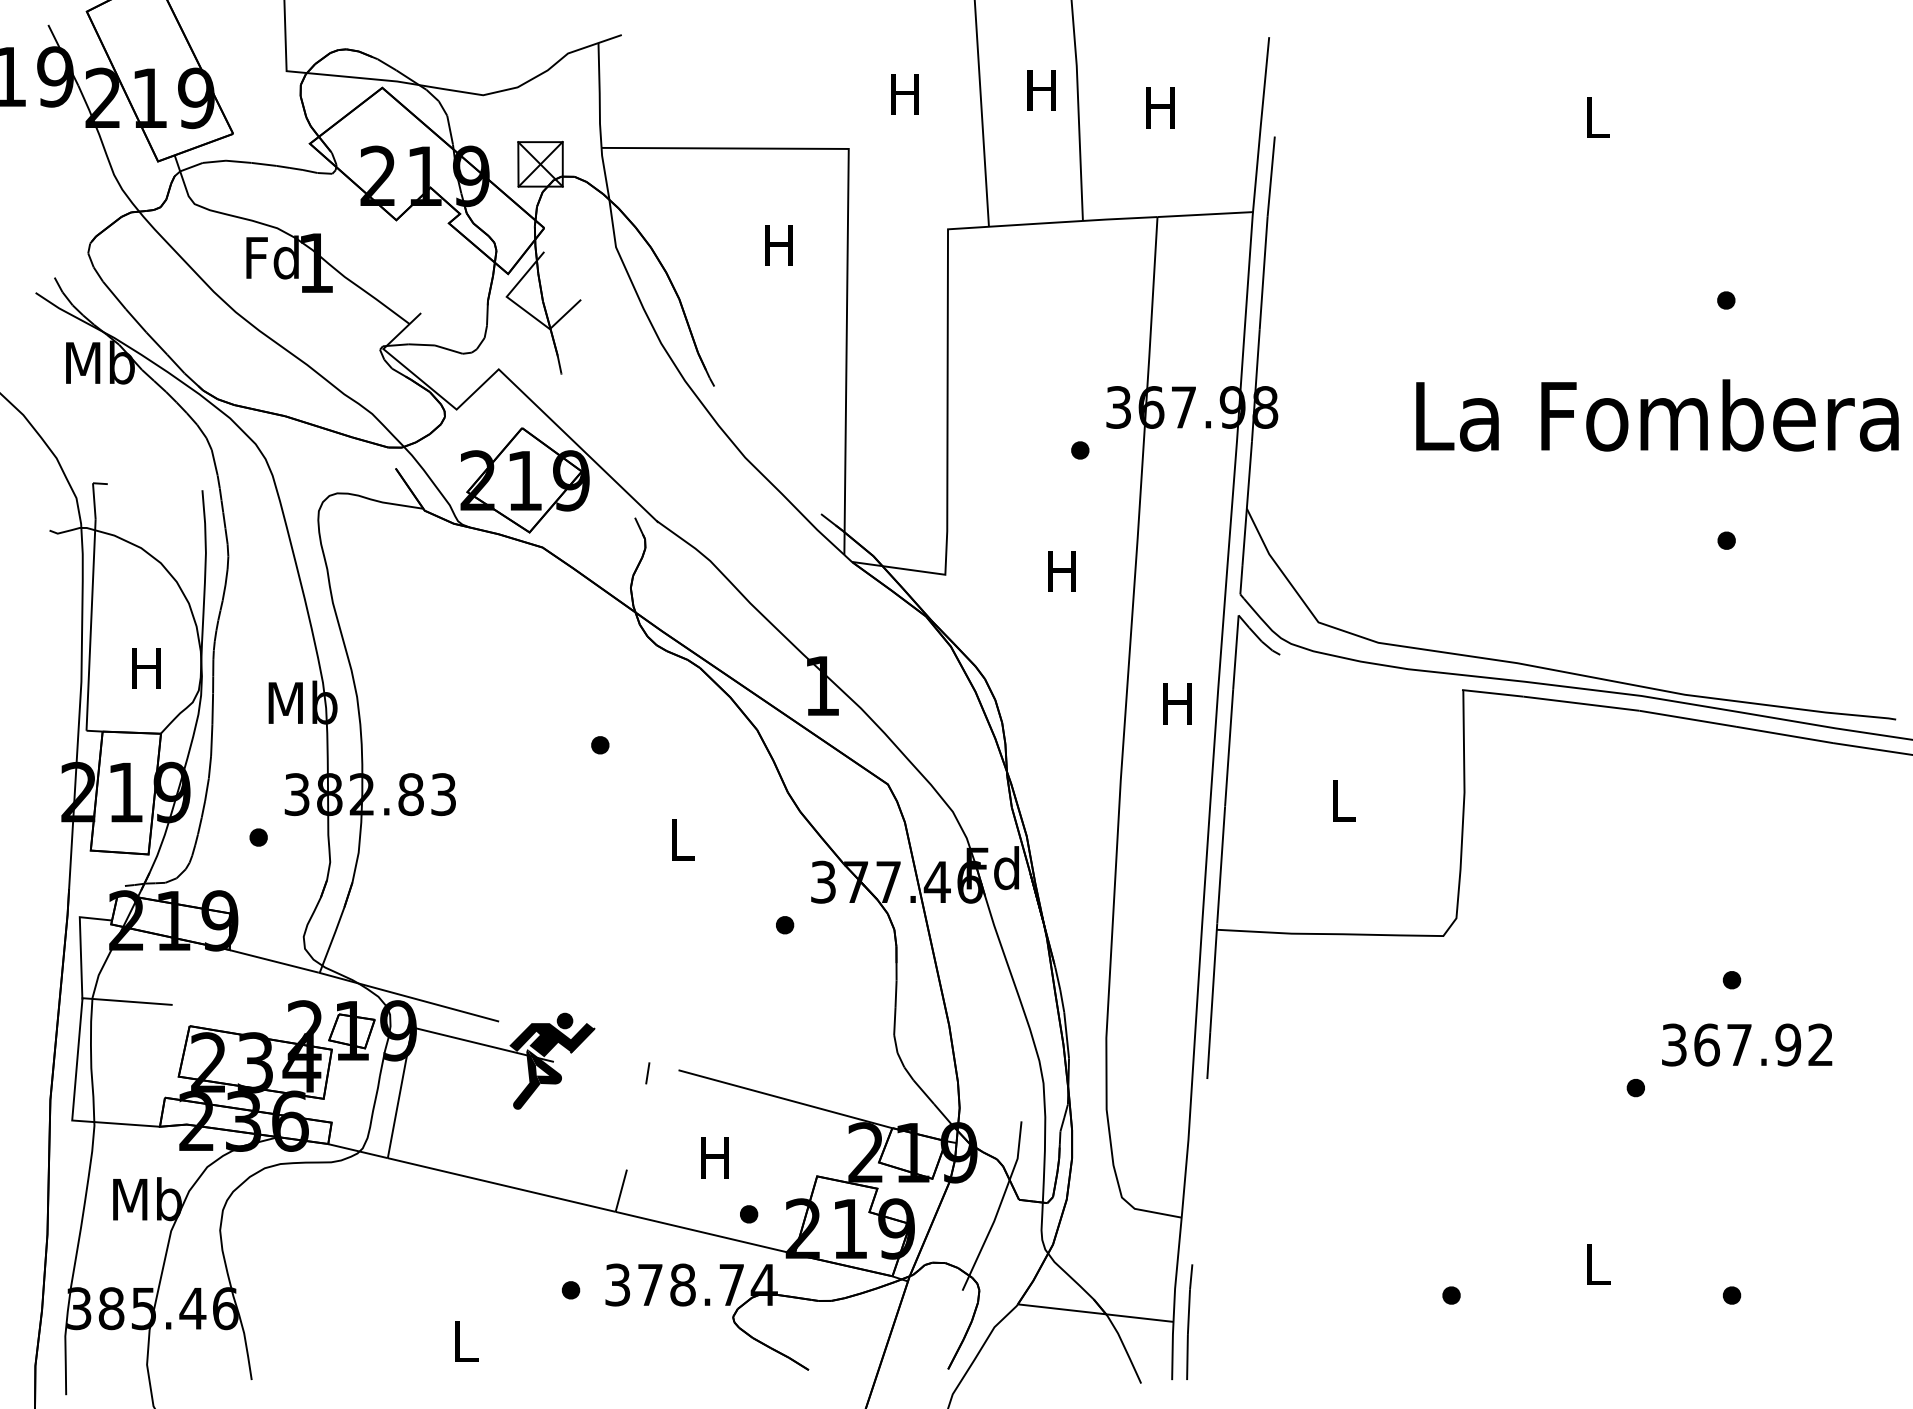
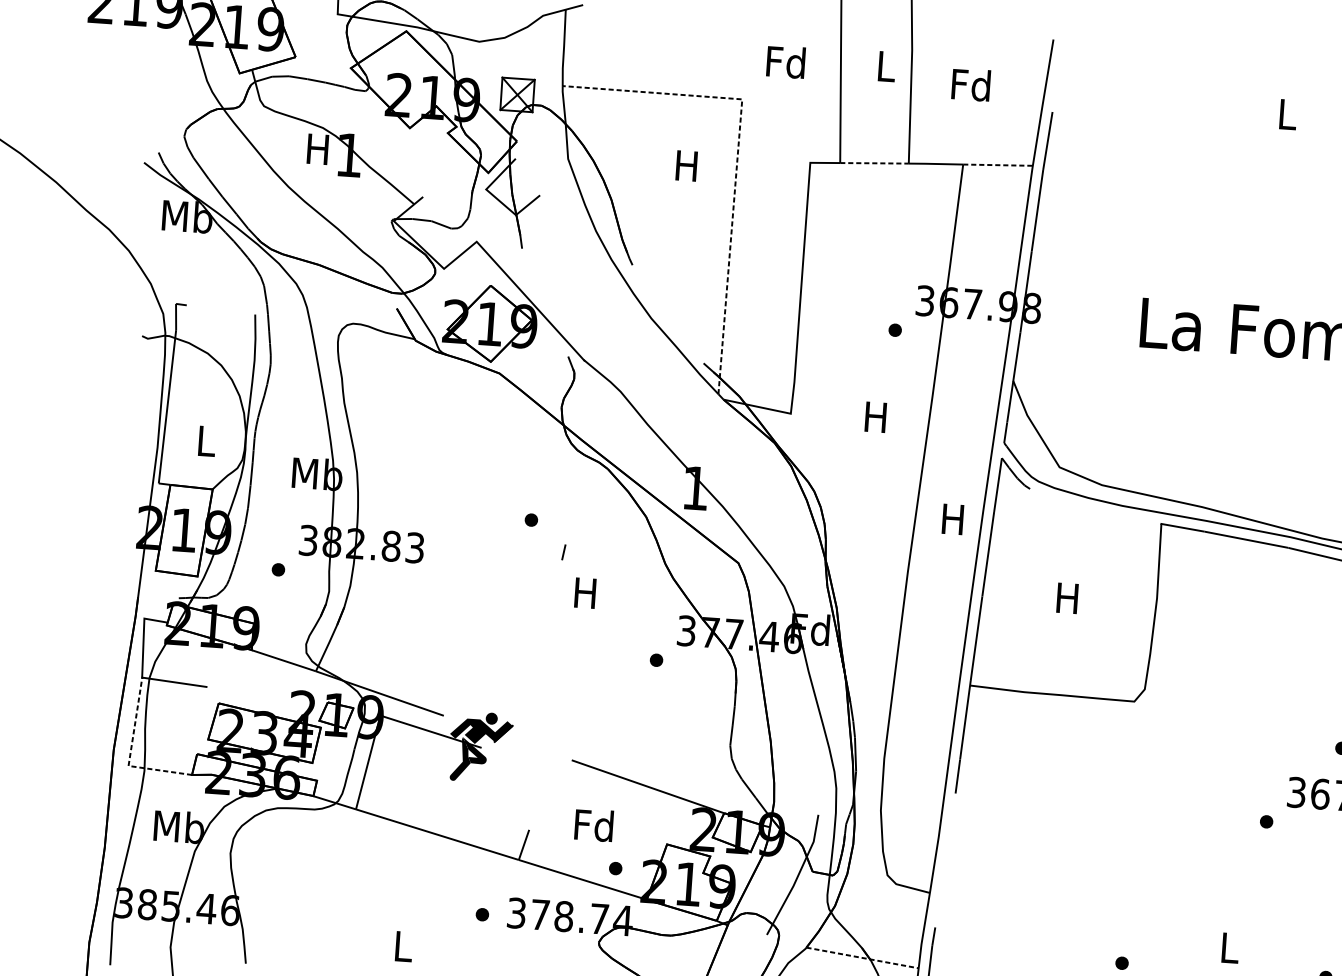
text: (1041, 90) -> (885, 66), H -> L
text: (905, 93) -> (786, 61), H -> Fd
text: (1160, 107) -> (970, 85), H -> Fd
line: (1205, 214) -> (998, 165), solid -> dashed
line: (1036, 223) -> (874, 163), solid -> dashed
line: (847, 226) -> (737, 155), solid -> dashed
text: (272, 257) -> (317, 148), Fd -> H
text: (146, 668) -> (205, 441), H -> L
text: (1341, 800) -> (1067, 597), L -> H
text: (680, 839) -> (584, 592), L -> H
line: (647, 1073) -> (563, 552), moved
line: (73, 1103) -> (130, 753), solid -> dashed
text: (715, 1157) -> (594, 825), H -> Fd
line: (1096, 1313) -> (863, 958), solid -> dashed

